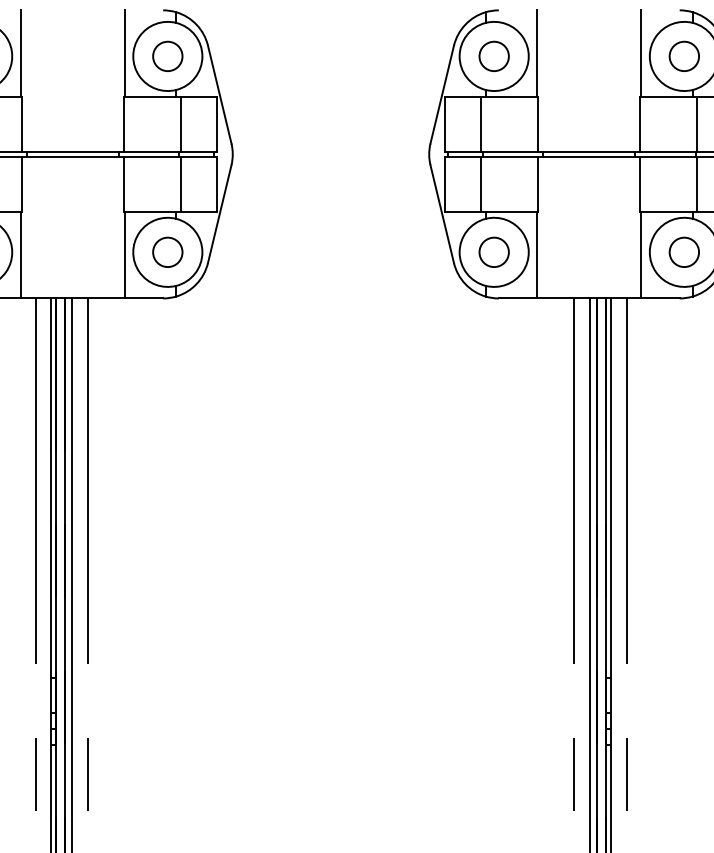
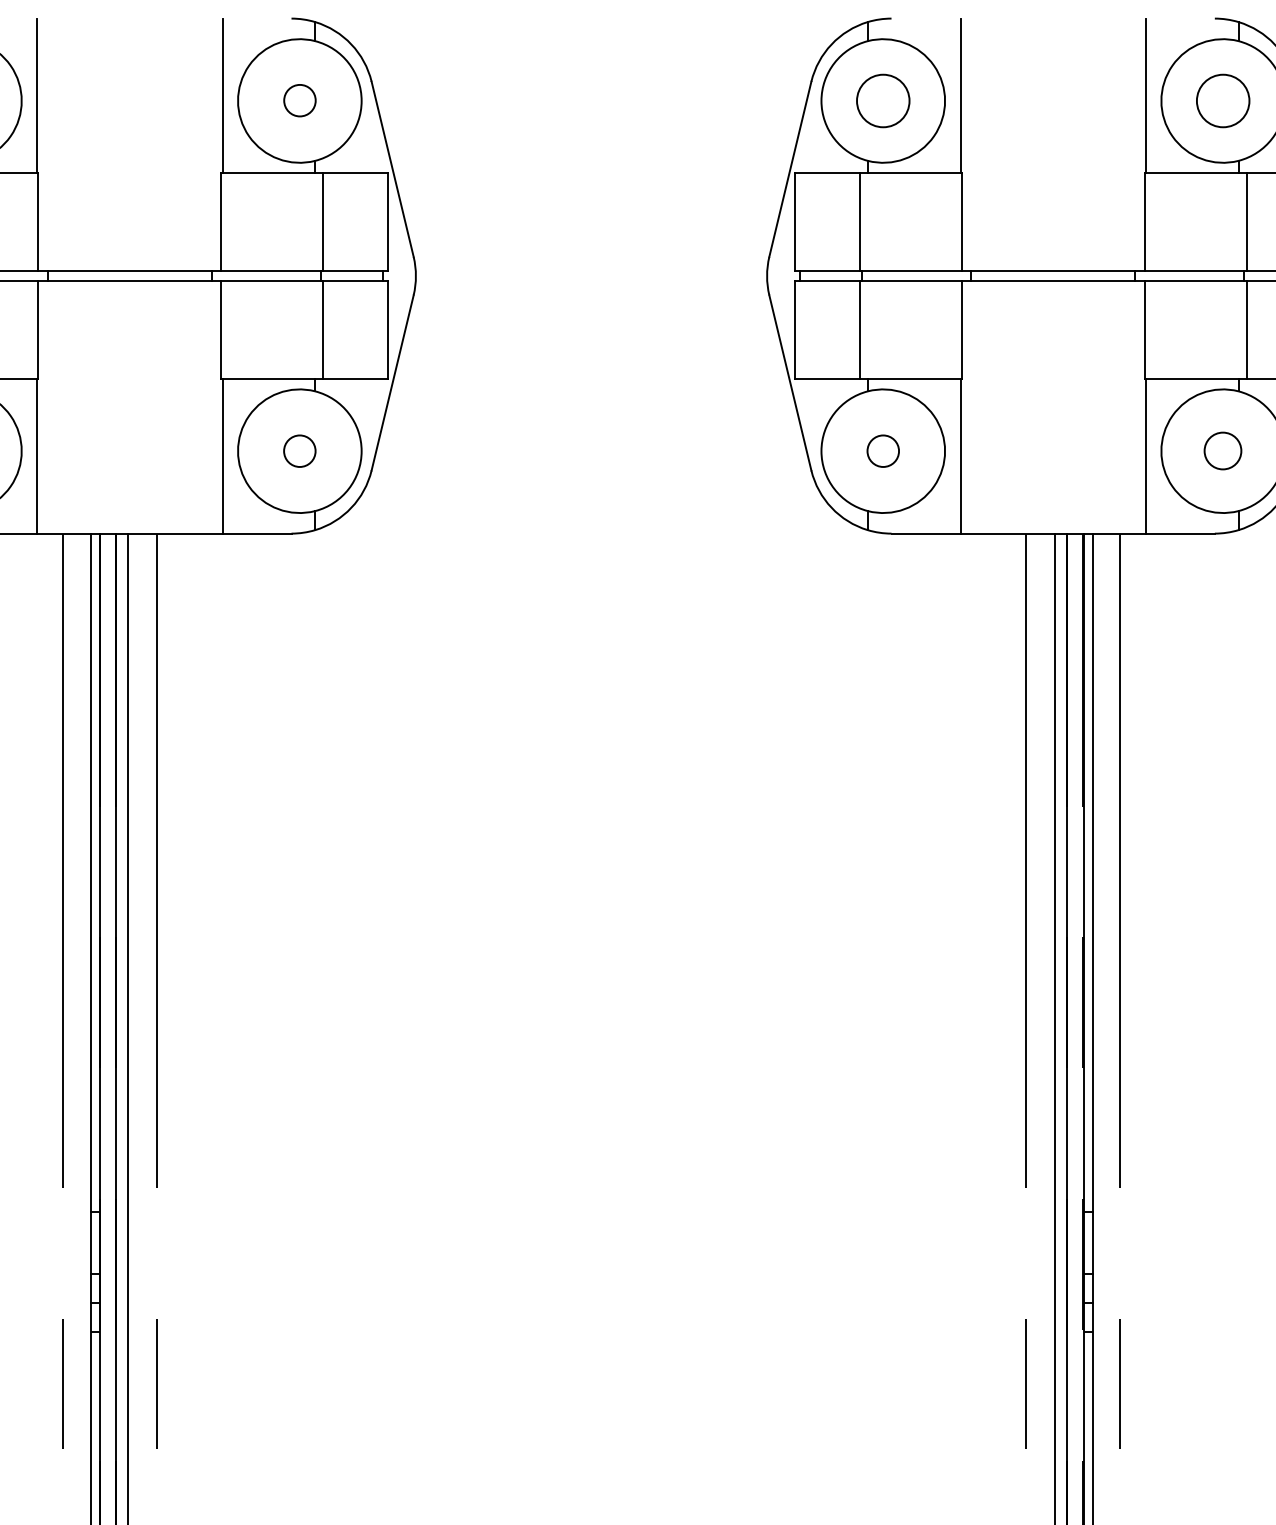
circle: (167, 55) -> (299, 99), size x0.6
circle: (683, 251) -> (1221, 449), size x0.7
circle: (167, 252) -> (299, 451), size x0.6
circle: (493, 252) -> (882, 451), size x0.6

